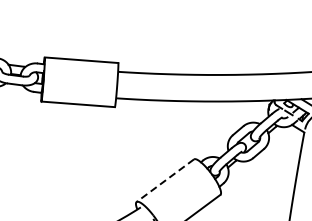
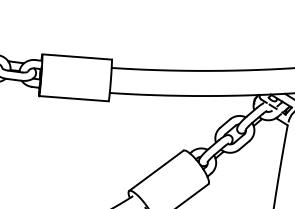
line: (165, 180) -> (156, 170), dashed -> solid

